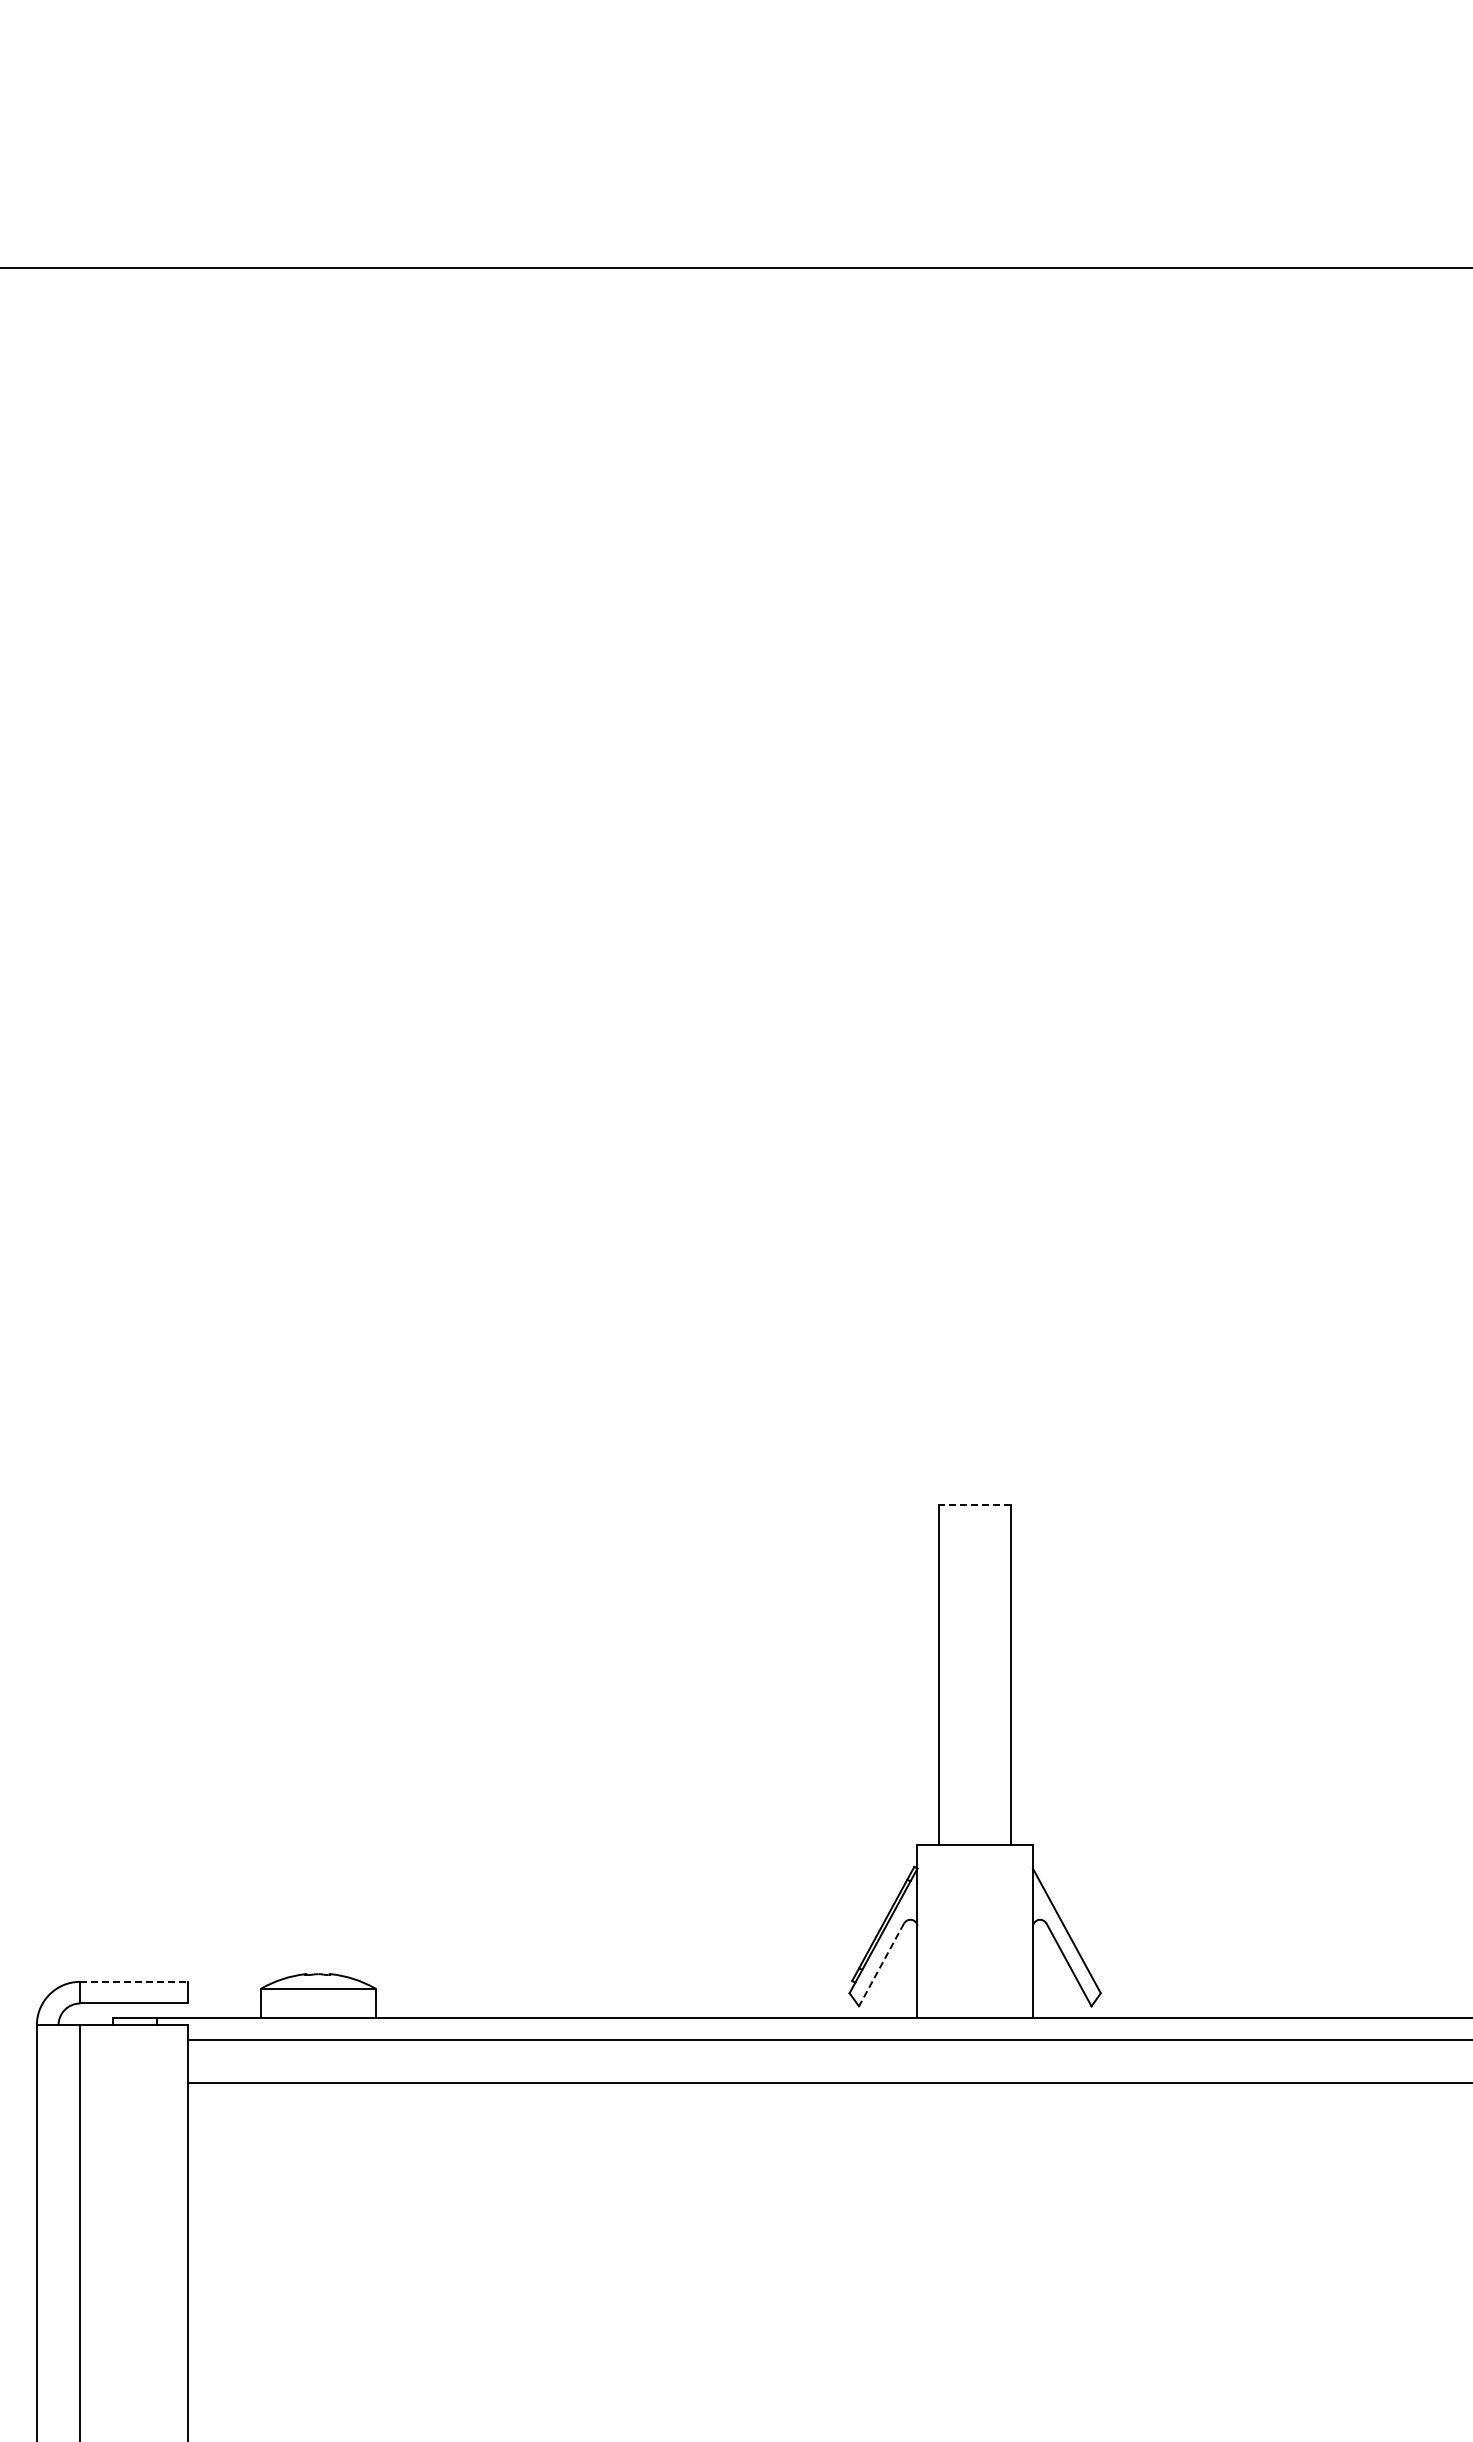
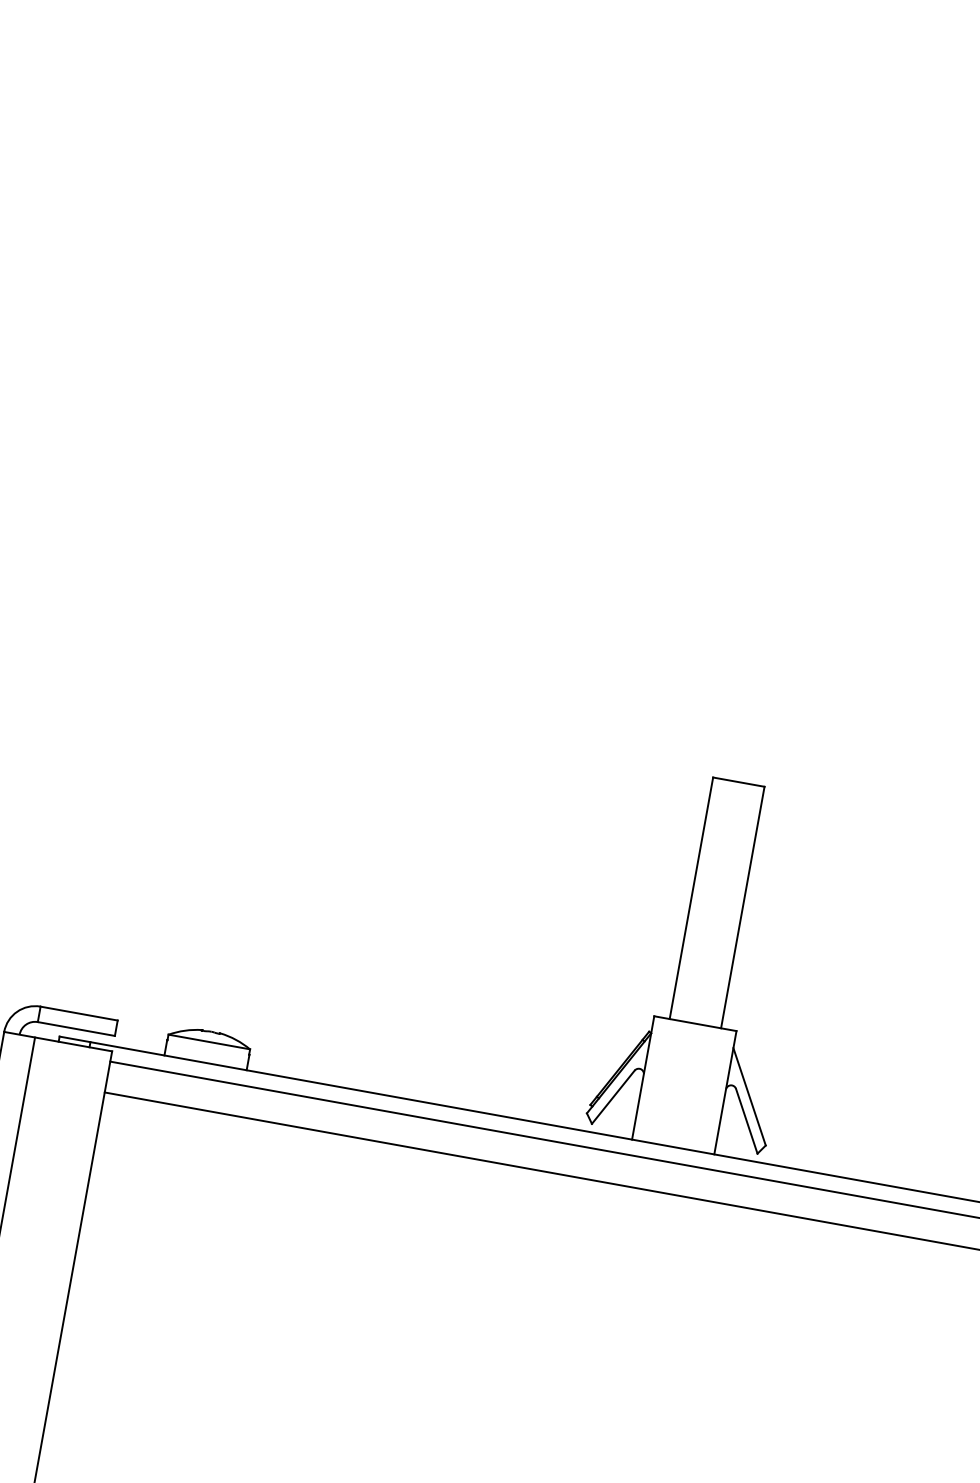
line: (974, 1505) -> (738, 782), dashed -> solid
line: (881, 1965) -> (613, 1097), dashed -> solid
line: (134, 1981) -> (79, 1013), dashed -> solid

